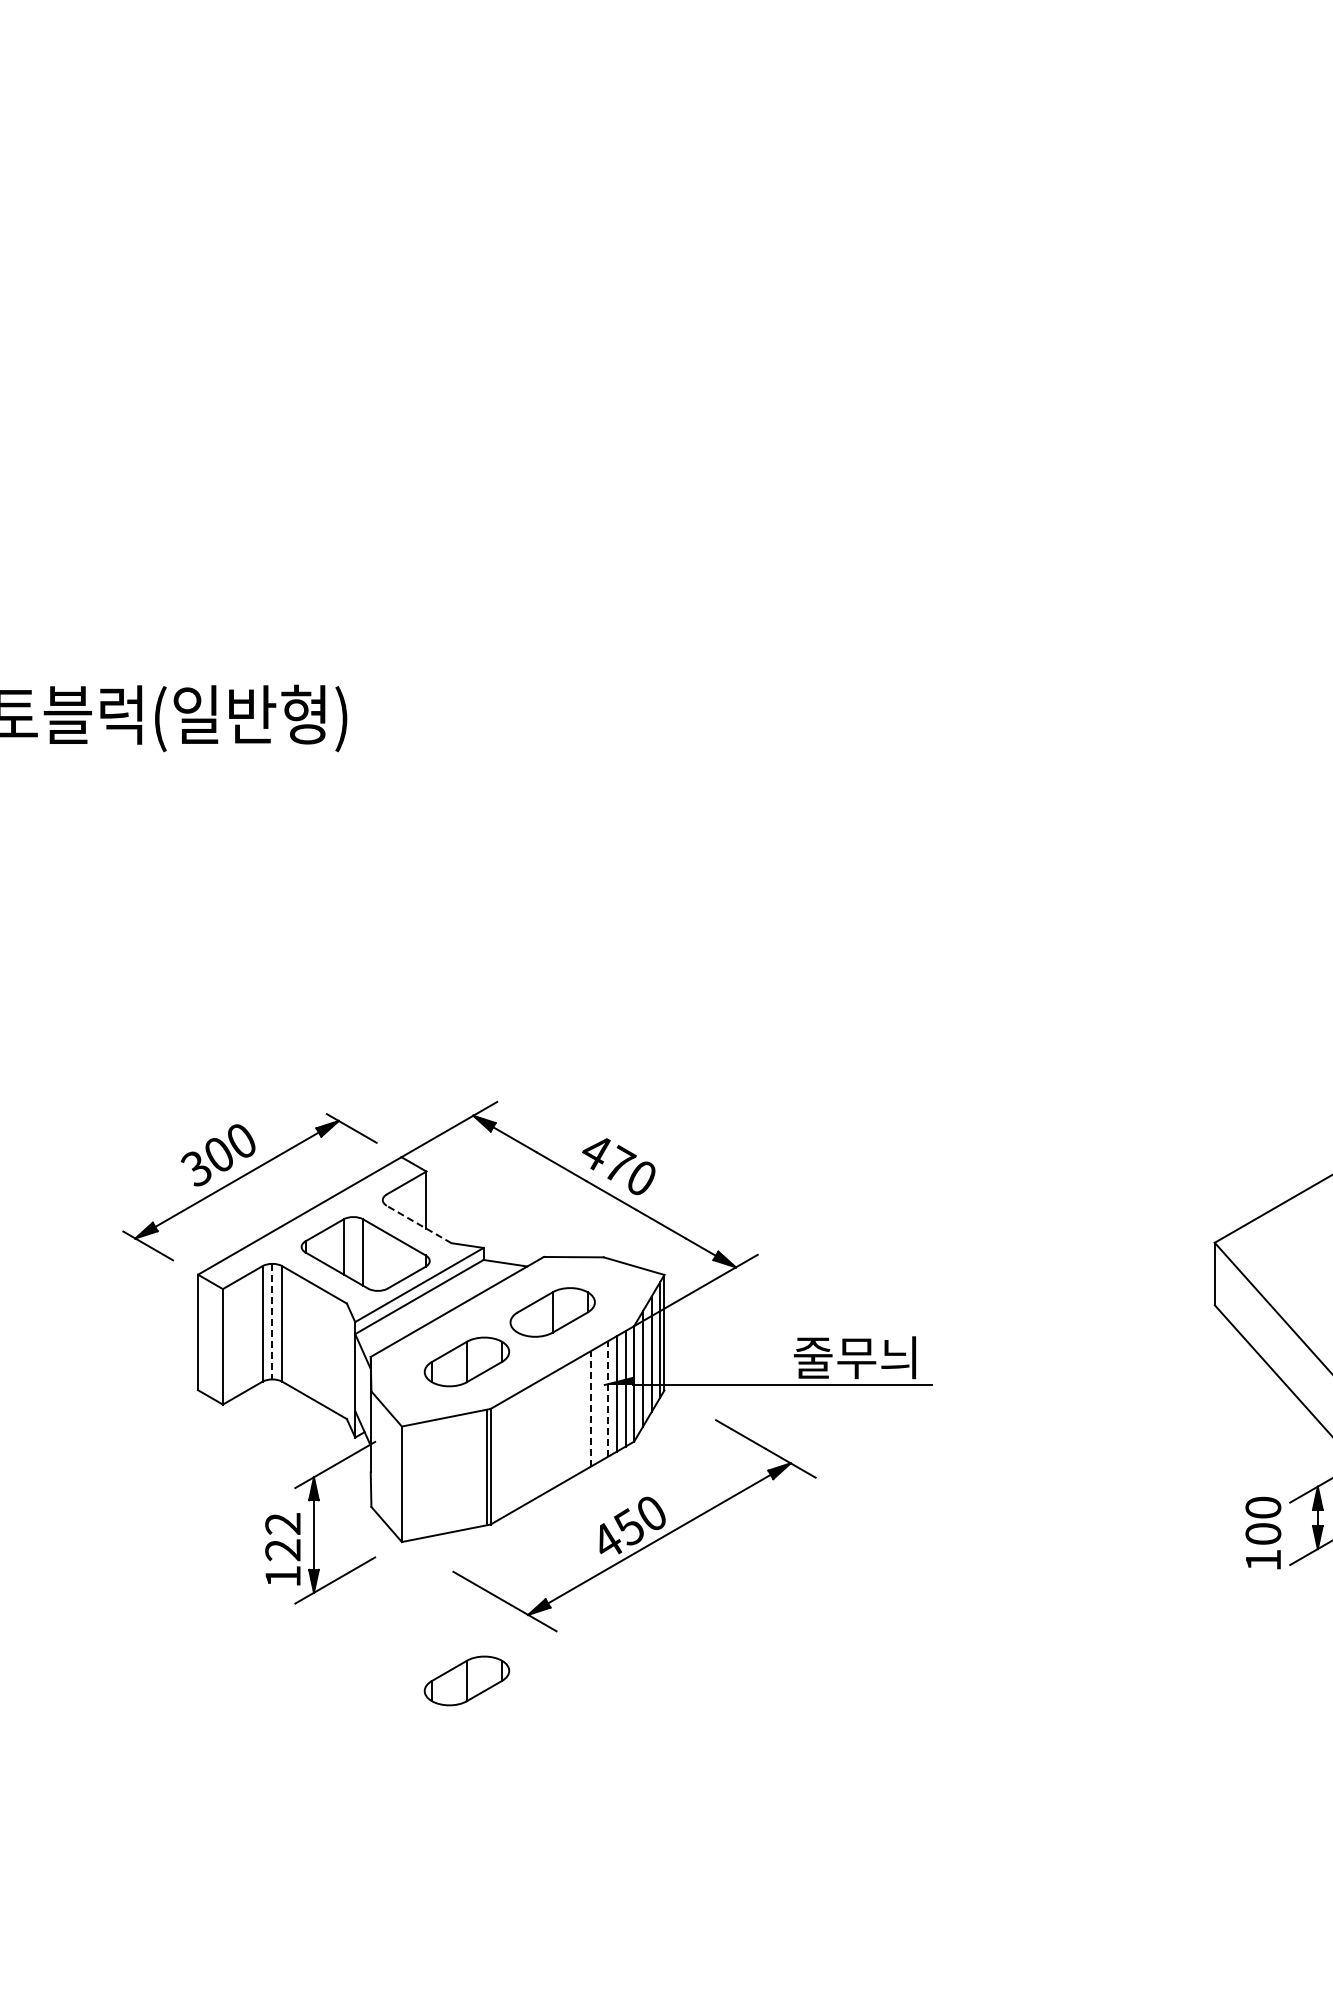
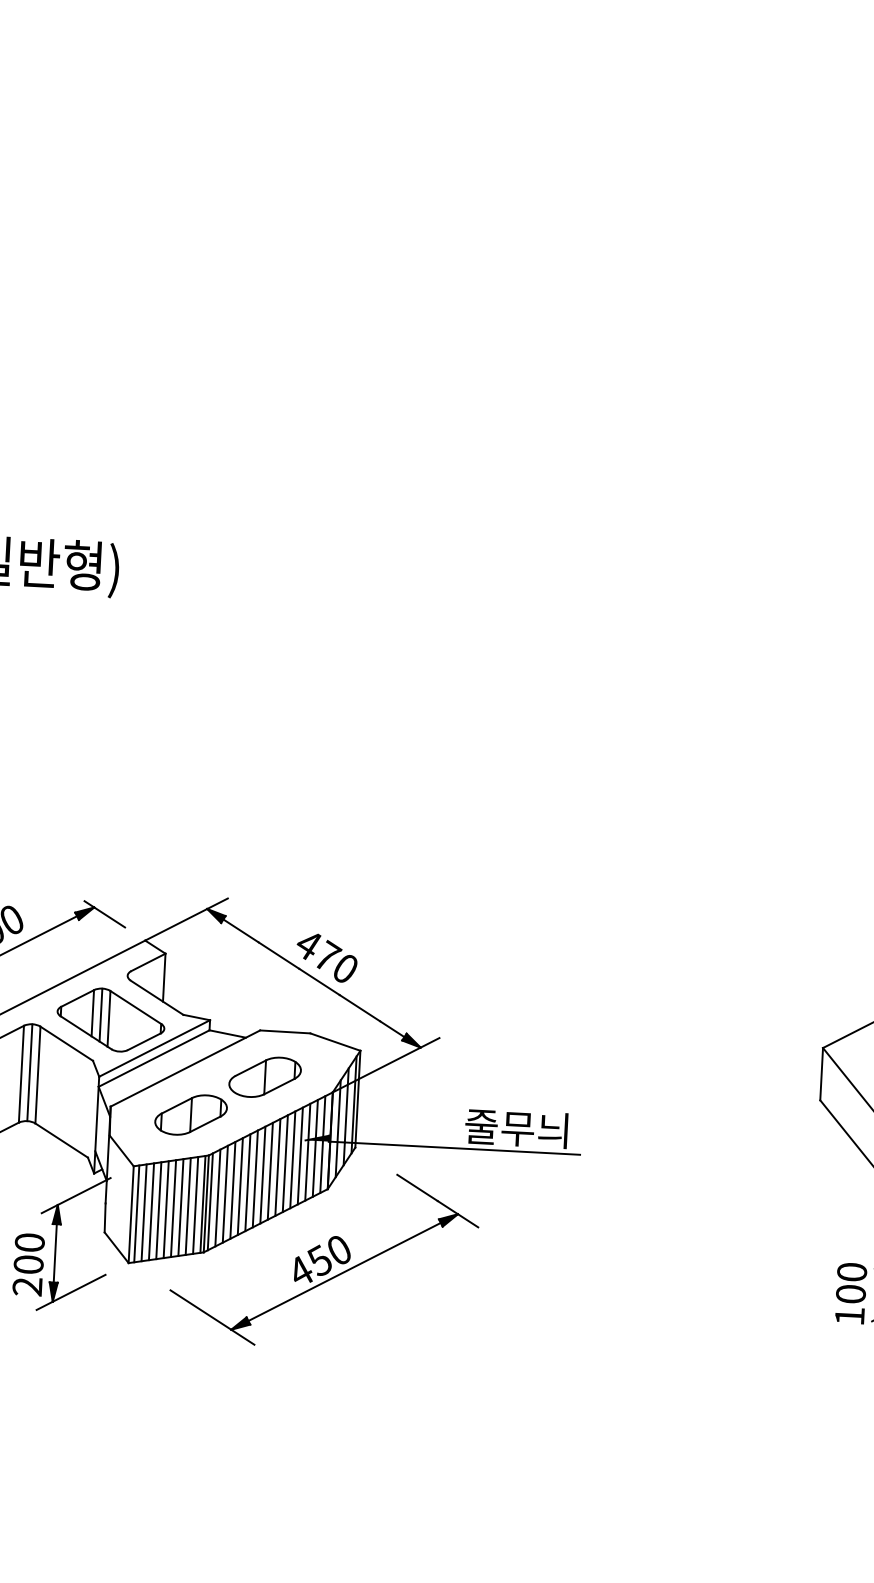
line: (418, 1224) -> (156, 997), dashed -> solid
line: (353, 1248) -> (100, 1014), added
line: (272, 1321) -> (29, 1072), dashed -> solid
line: (608, 1398) -> (308, 1151), dashed -> solid
line: (599, 1403) -> (300, 1155), added
line: (590, 1408) -> (292, 1159), dashed -> solid
line: (582, 1413) -> (285, 1163), added
line: (573, 1418) -> (277, 1167), added
line: (564, 1423) -> (270, 1170), added
line: (556, 1428) -> (263, 1174), added
line: (547, 1433) -> (255, 1178), added
line: (538, 1438) -> (247, 1182), added
line: (530, 1443) -> (240, 1186), added
line: (521, 1448) -> (233, 1189), added
line: (512, 1453) -> (225, 1193), added
line: (504, 1458) -> (218, 1197), added
line: (495, 1463) -> (210, 1201), added
line: (478, 1468) -> (196, 1204), added
line: (469, 1470) -> (188, 1206), added
line: (460, 1472) -> (180, 1207), added
line: (451, 1474) -> (173, 1208), added
line: (443, 1475) -> (166, 1209), added
line: (434, 1477) -> (158, 1210), added
line: (425, 1479) -> (151, 1211), added
line: (417, 1481) -> (144, 1213), added
line: (408, 1482) -> (136, 1213), added
text: (282, 1550) -> (28, 1264), 122 -> 200
part: (466, 1680) -> (176, 1381), removed

